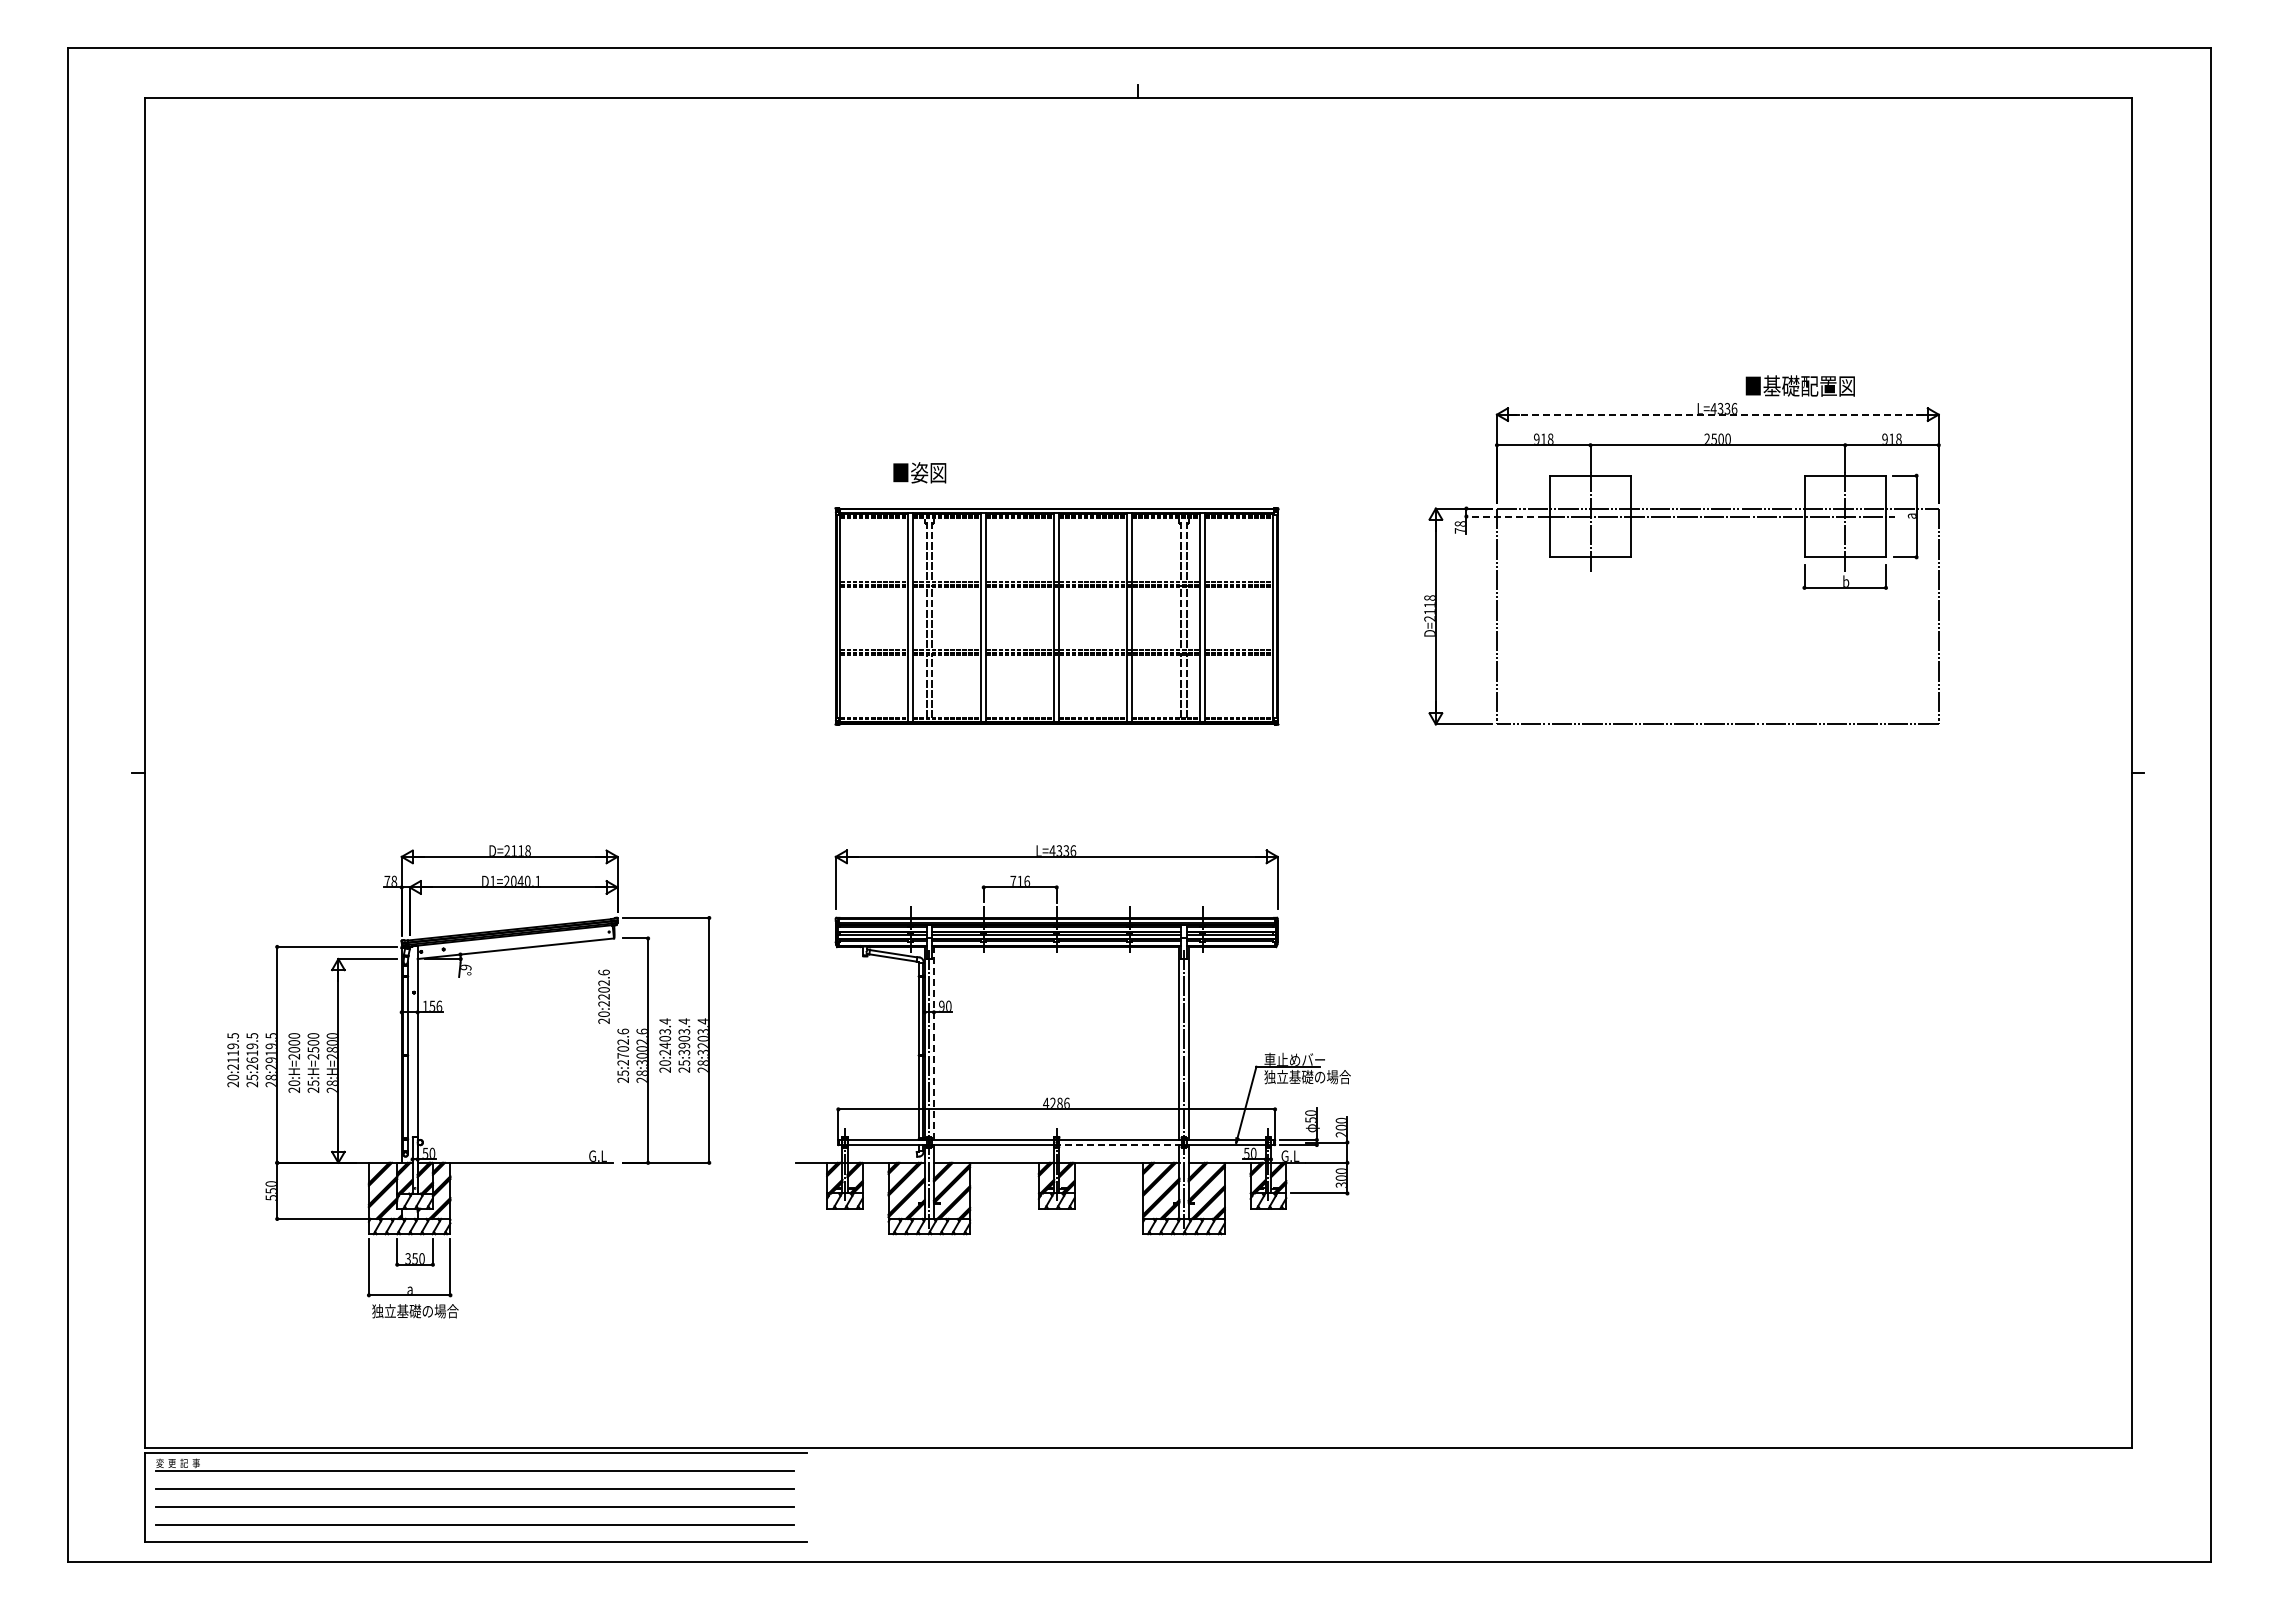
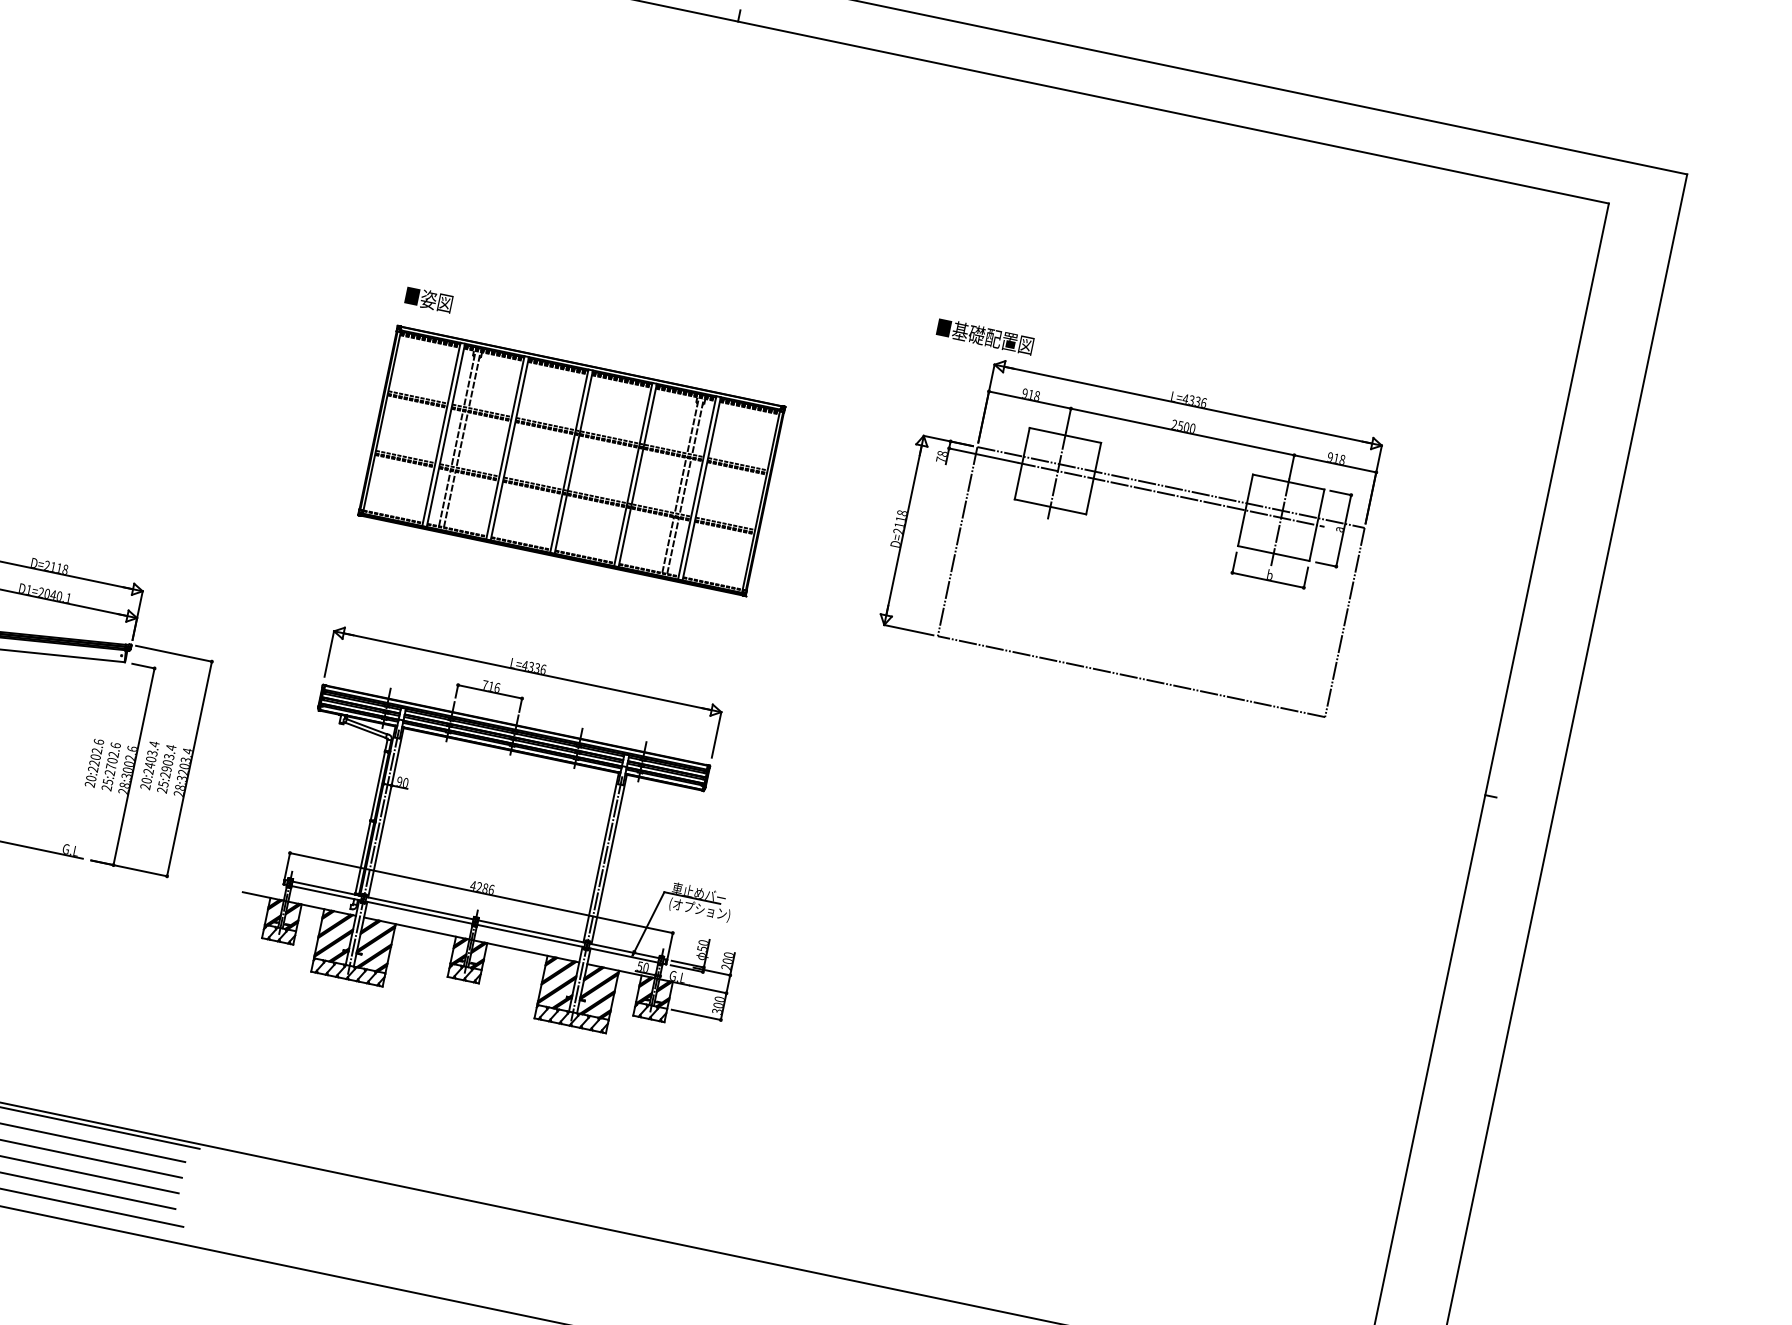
text: (1799, 385) -> (984, 335), moved
line: (1718, 414) -> (1188, 405), dashed -> solid
text: (919, 472) -> (428, 299), moved
line: (1504, 516) -> (982, 455), dashed -> solid
text: (603, 996) -> (94, 762), moved
line: (933, 1043) -> (385, 812), dashed -> solid
text: (684, 1052) -> (165, 775), 25:3903.4 -> 25:2903.4
text: (1307, 1077) -> (707, 911), 独立基礎の場合 -> (オプション)
line: (1119, 1145) -> (529, 936), dashed -> solid

